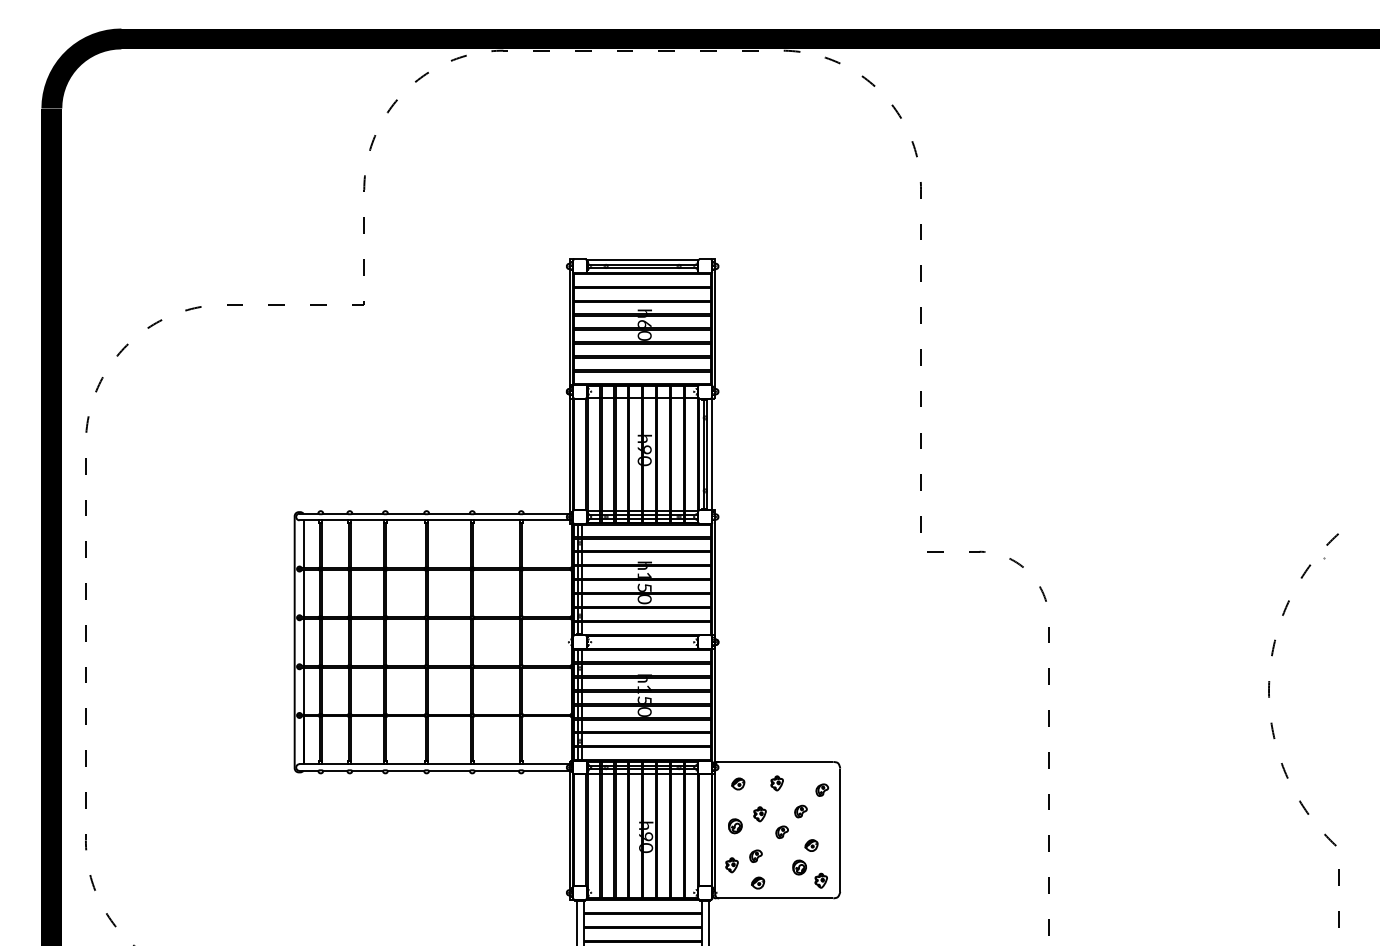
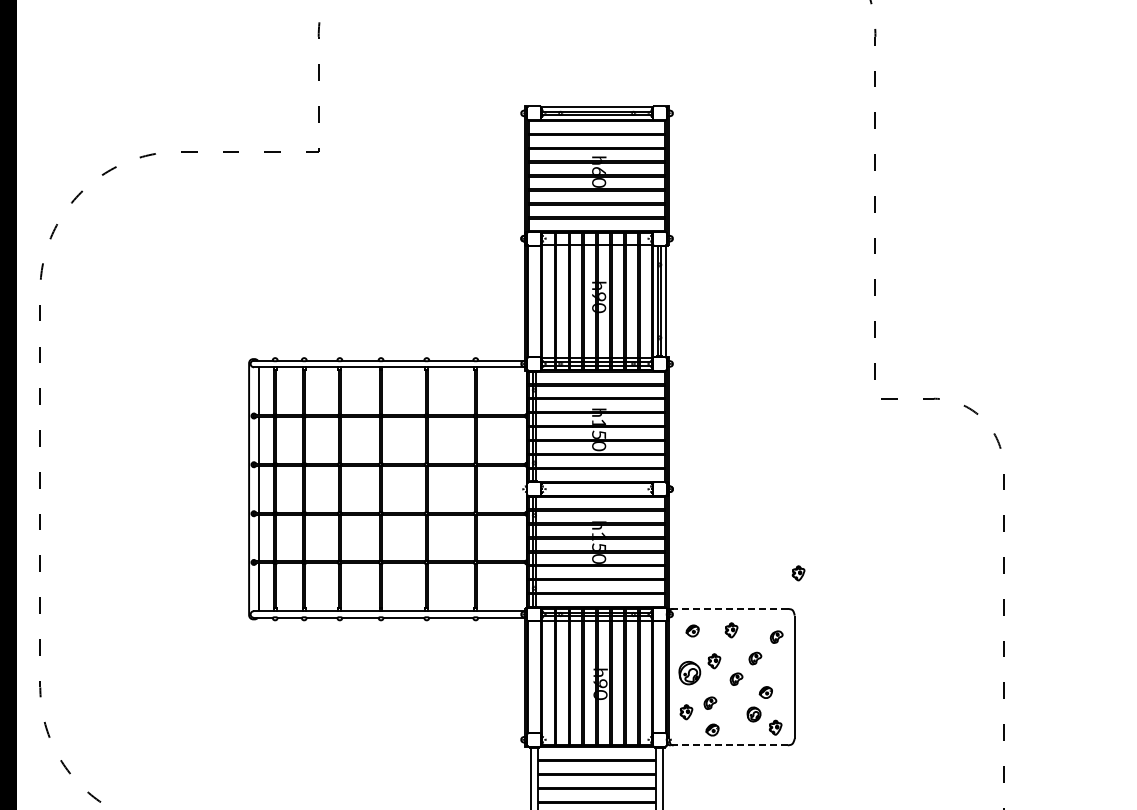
part: (843, 726) -> (797, 573), added
line: (774, 761) -> (728, 608), solid -> dashed
part: (735, 826) -> (689, 673), size x1.6
line: (775, 898) -> (729, 745), solid -> dashed

